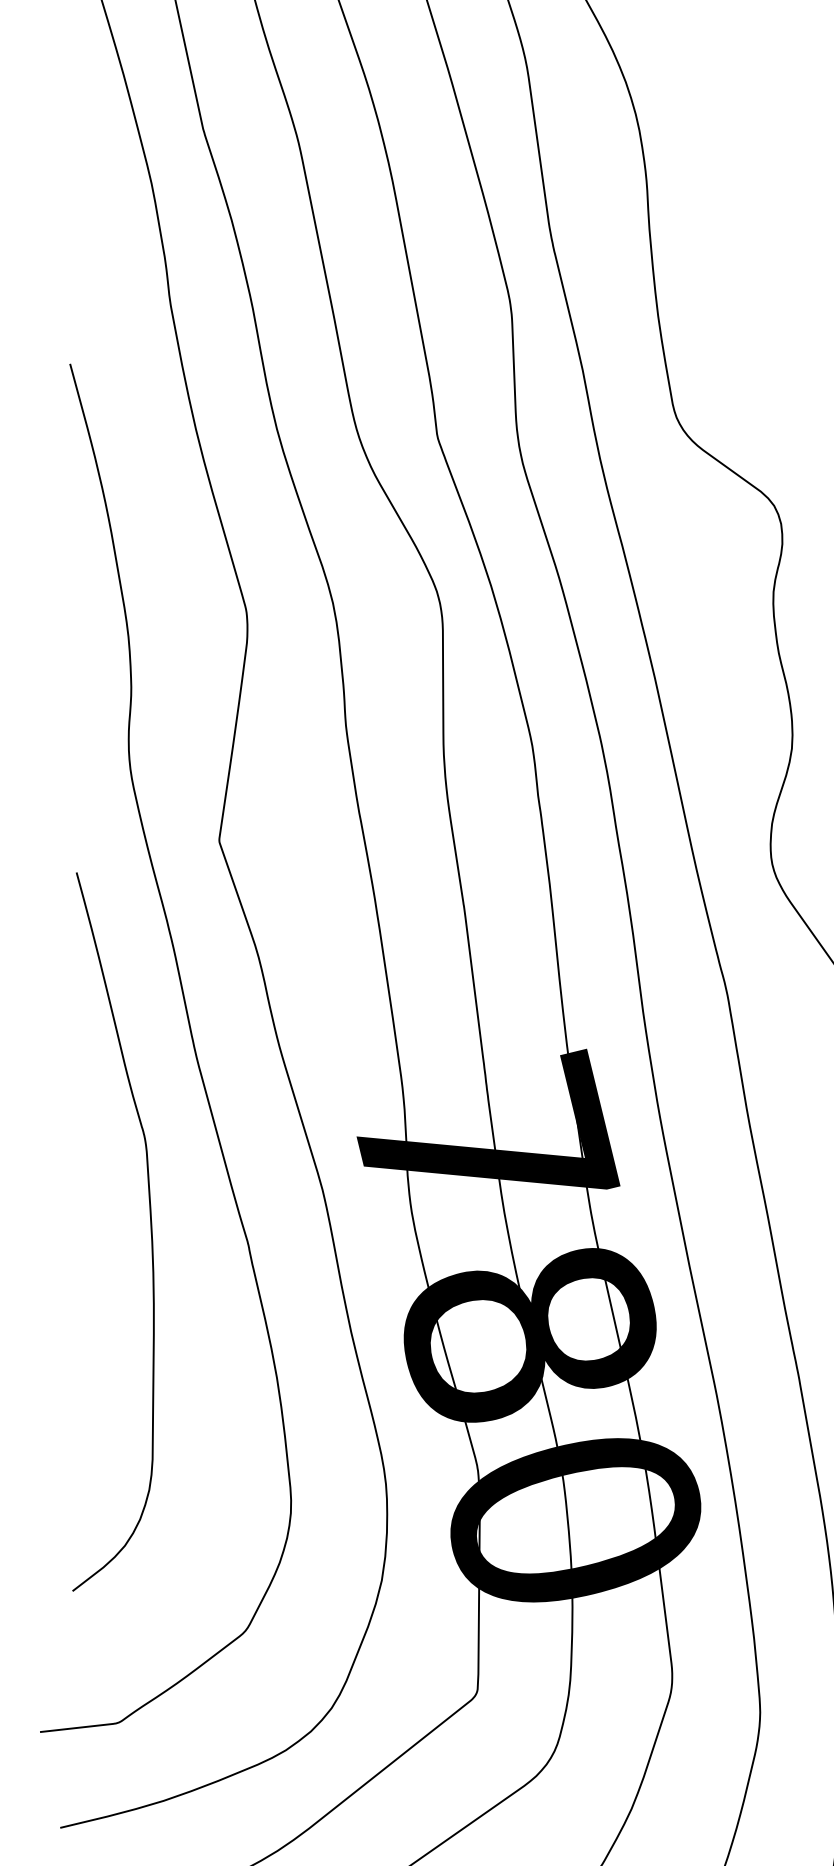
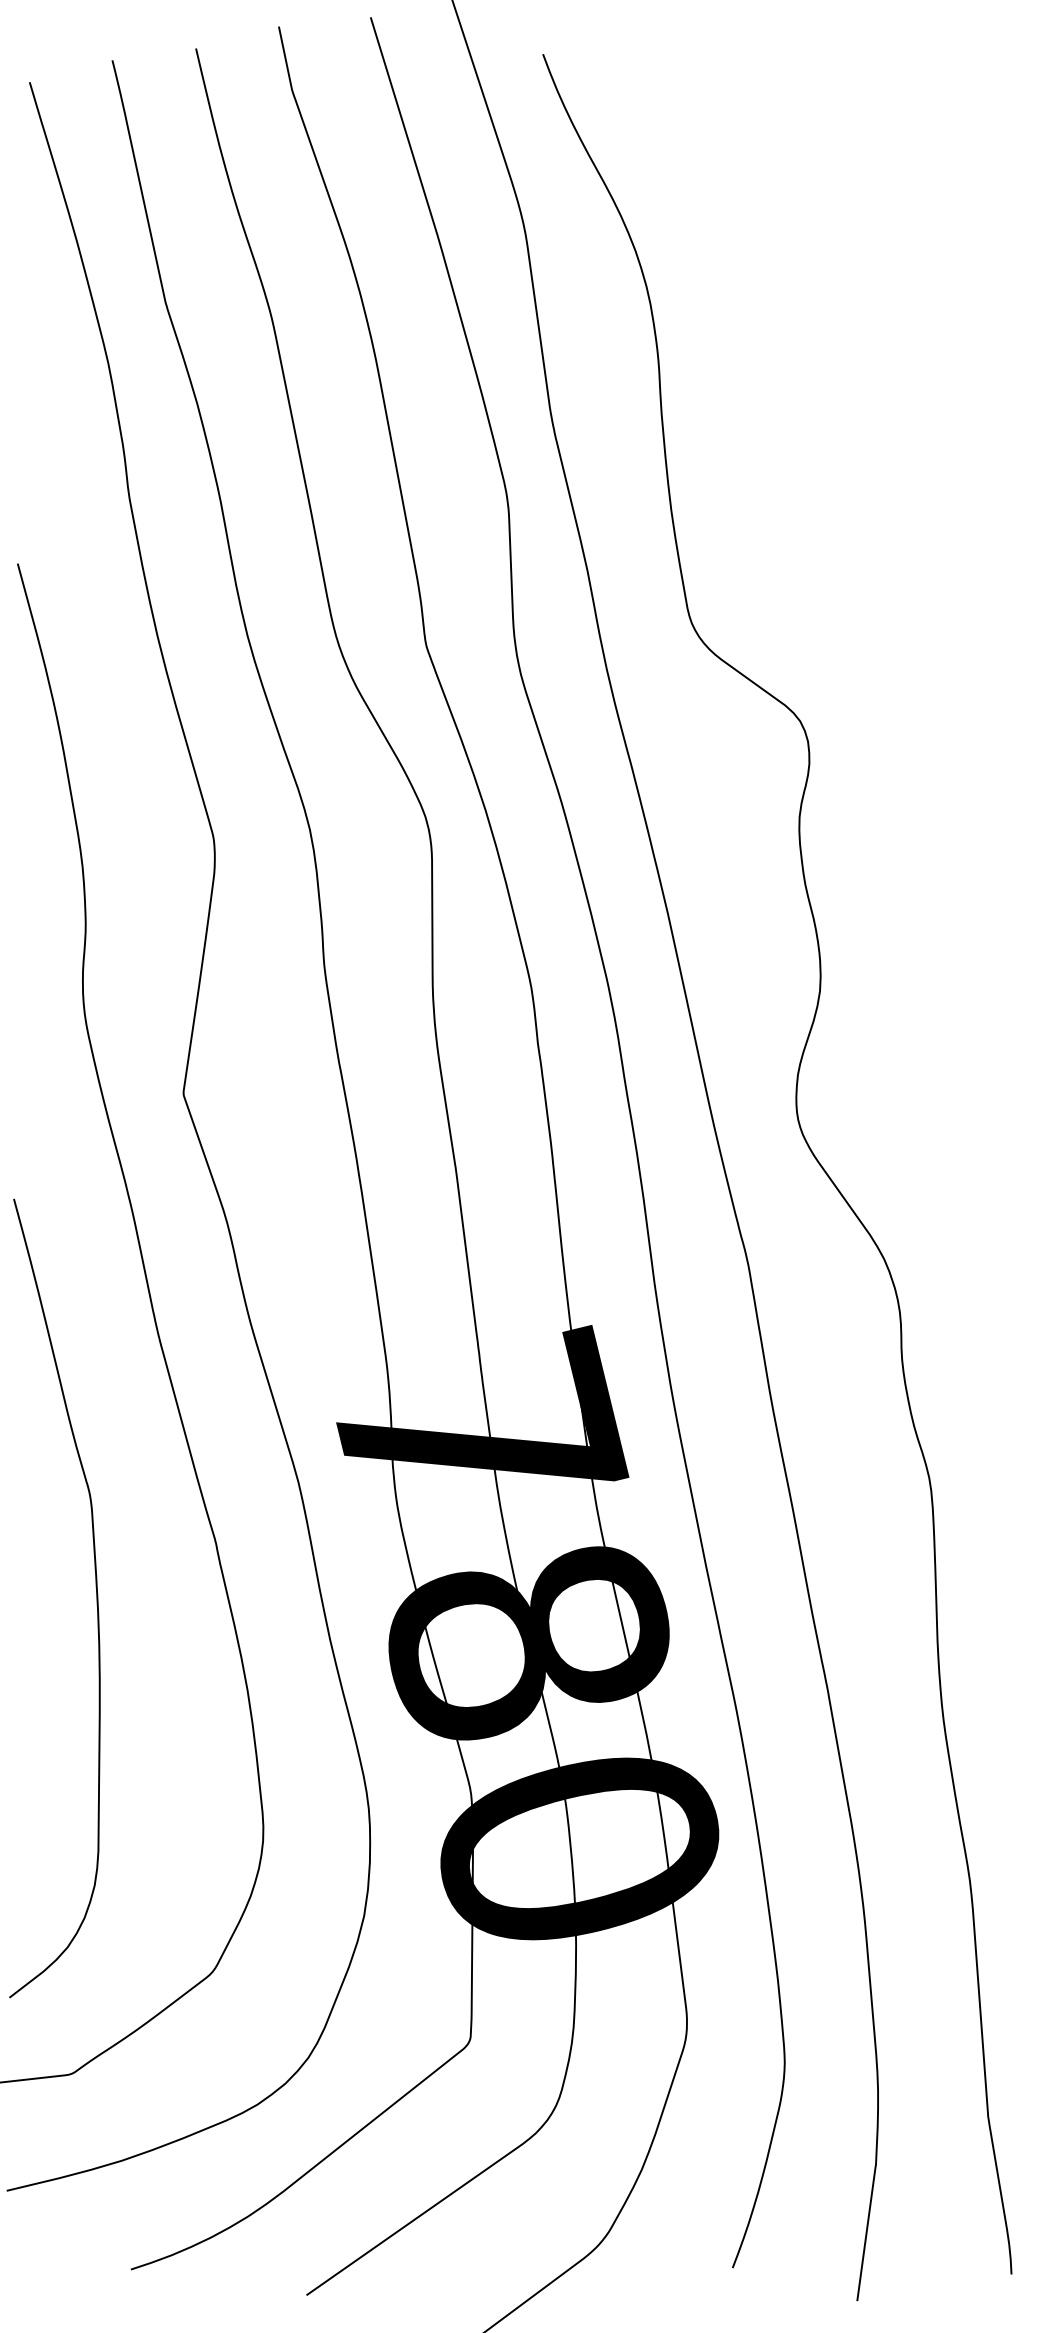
curve: (150, 1231) -> (96, 1598), moved

